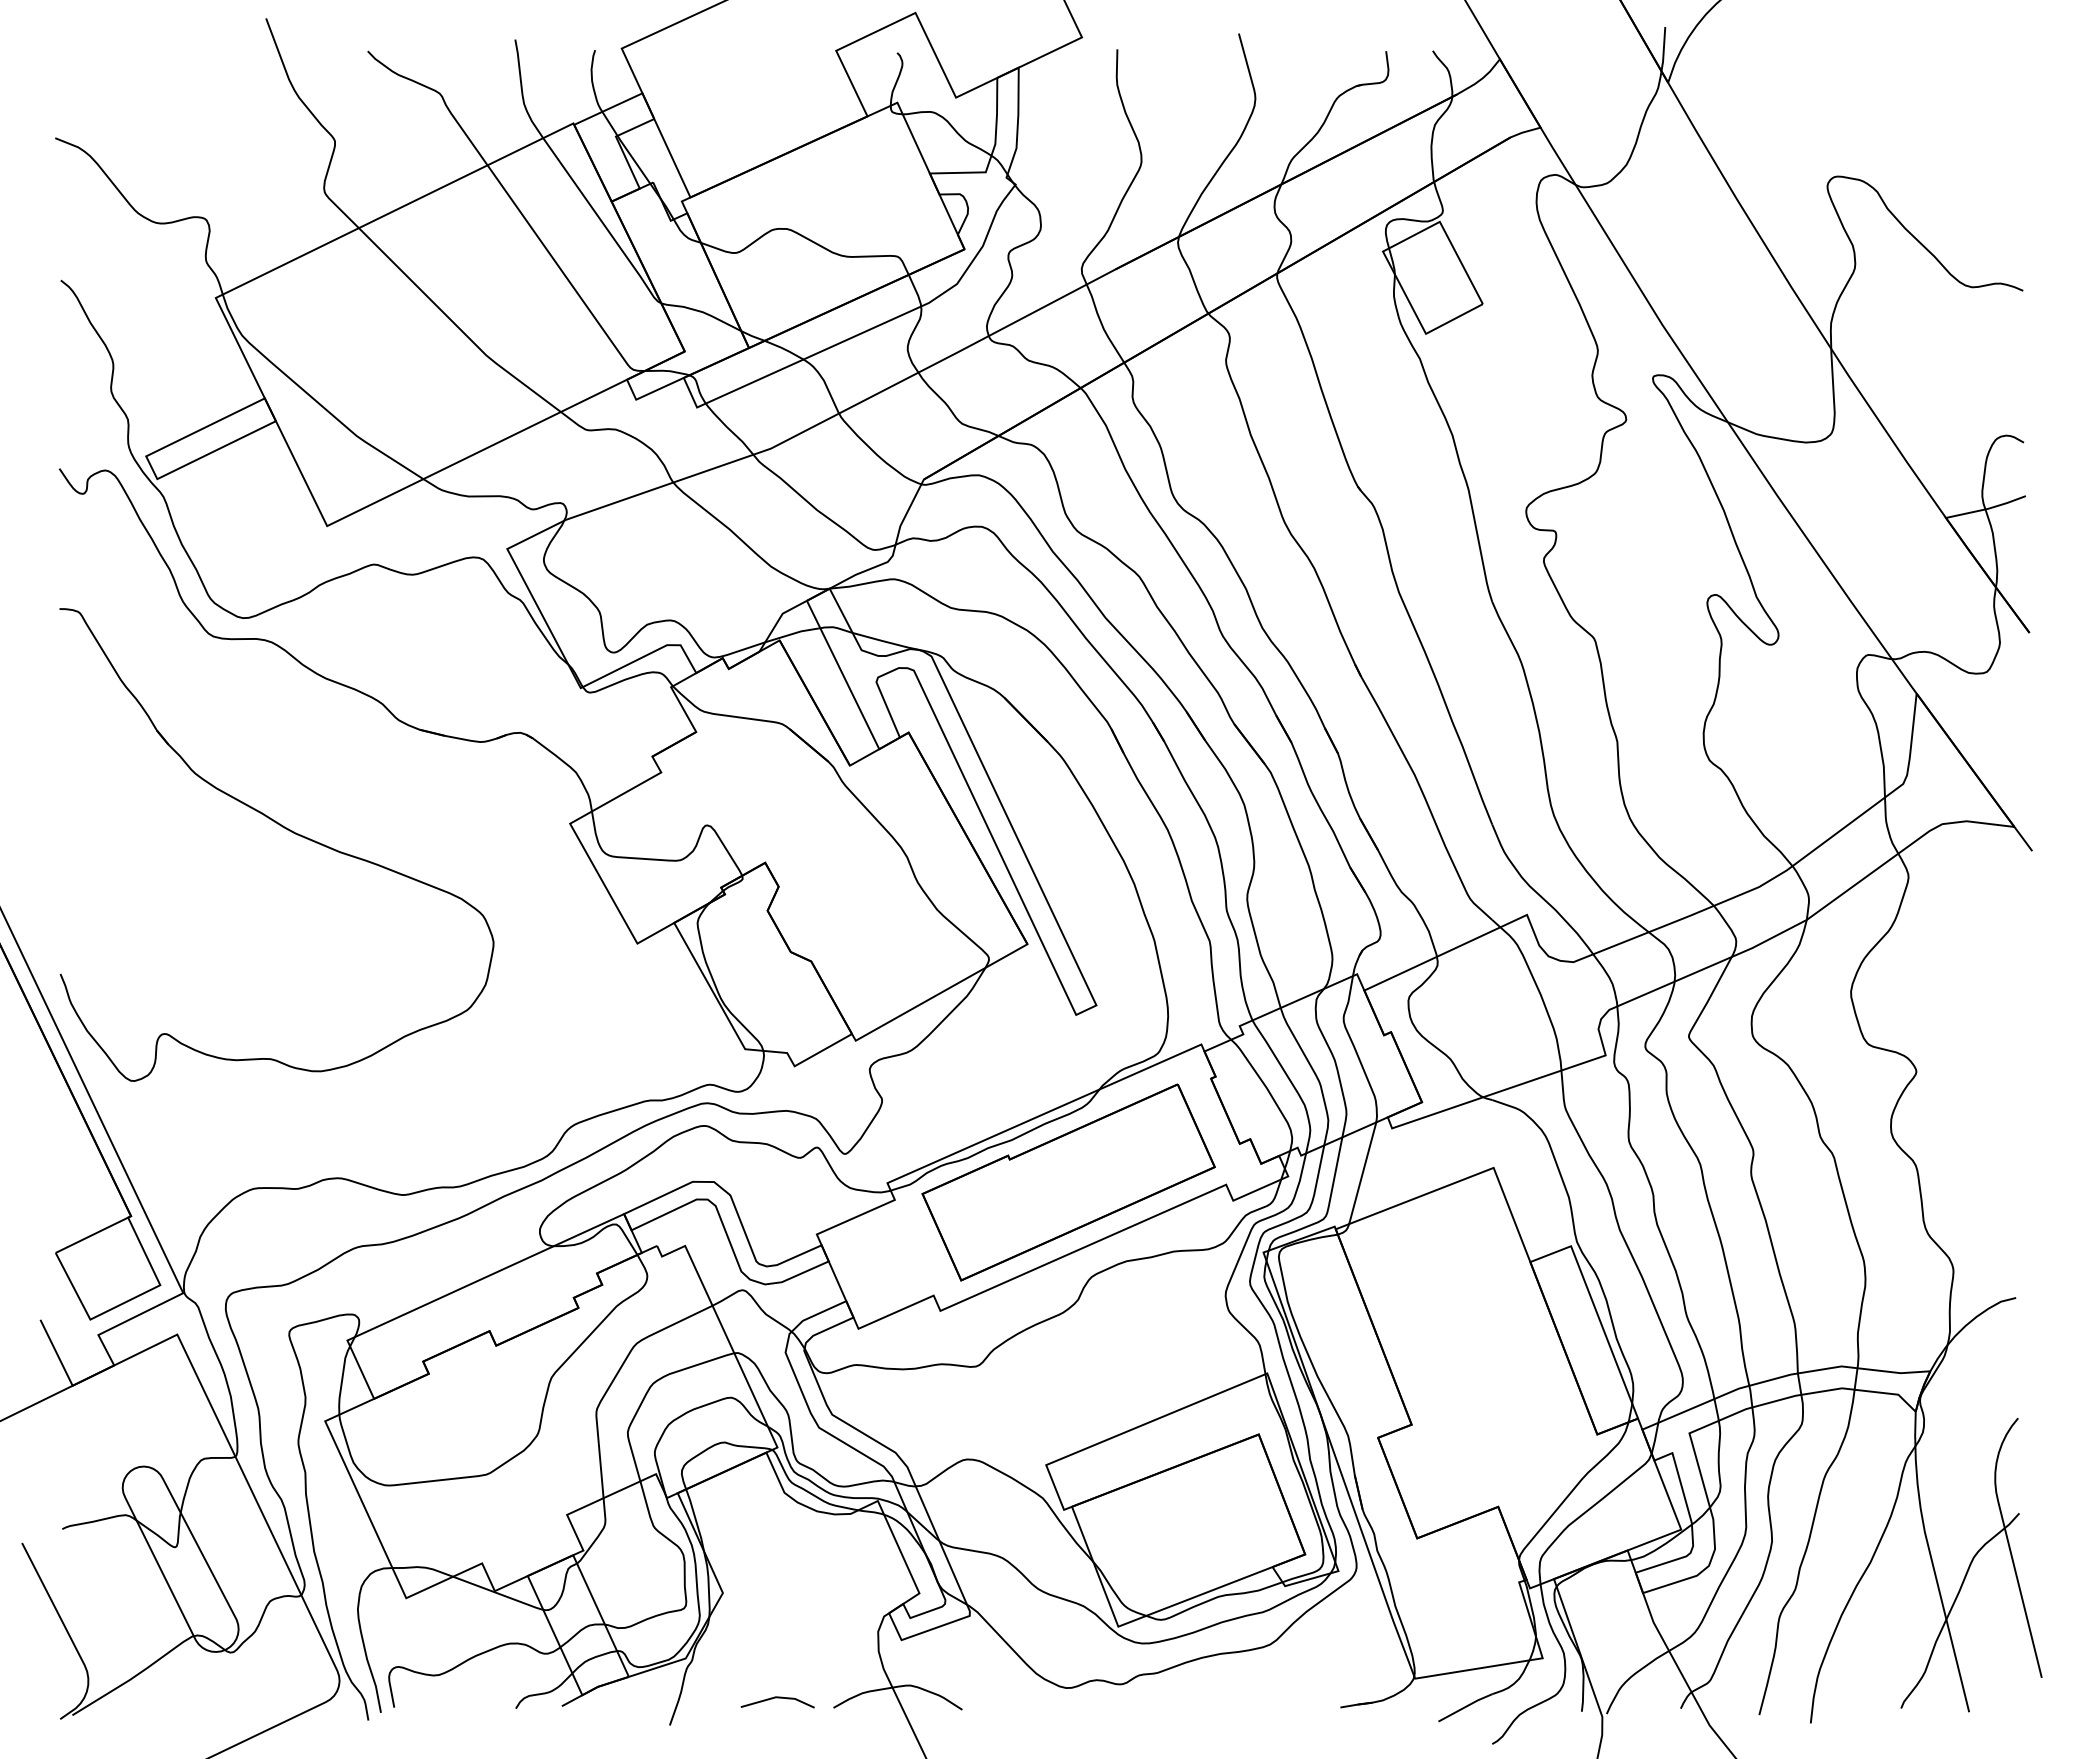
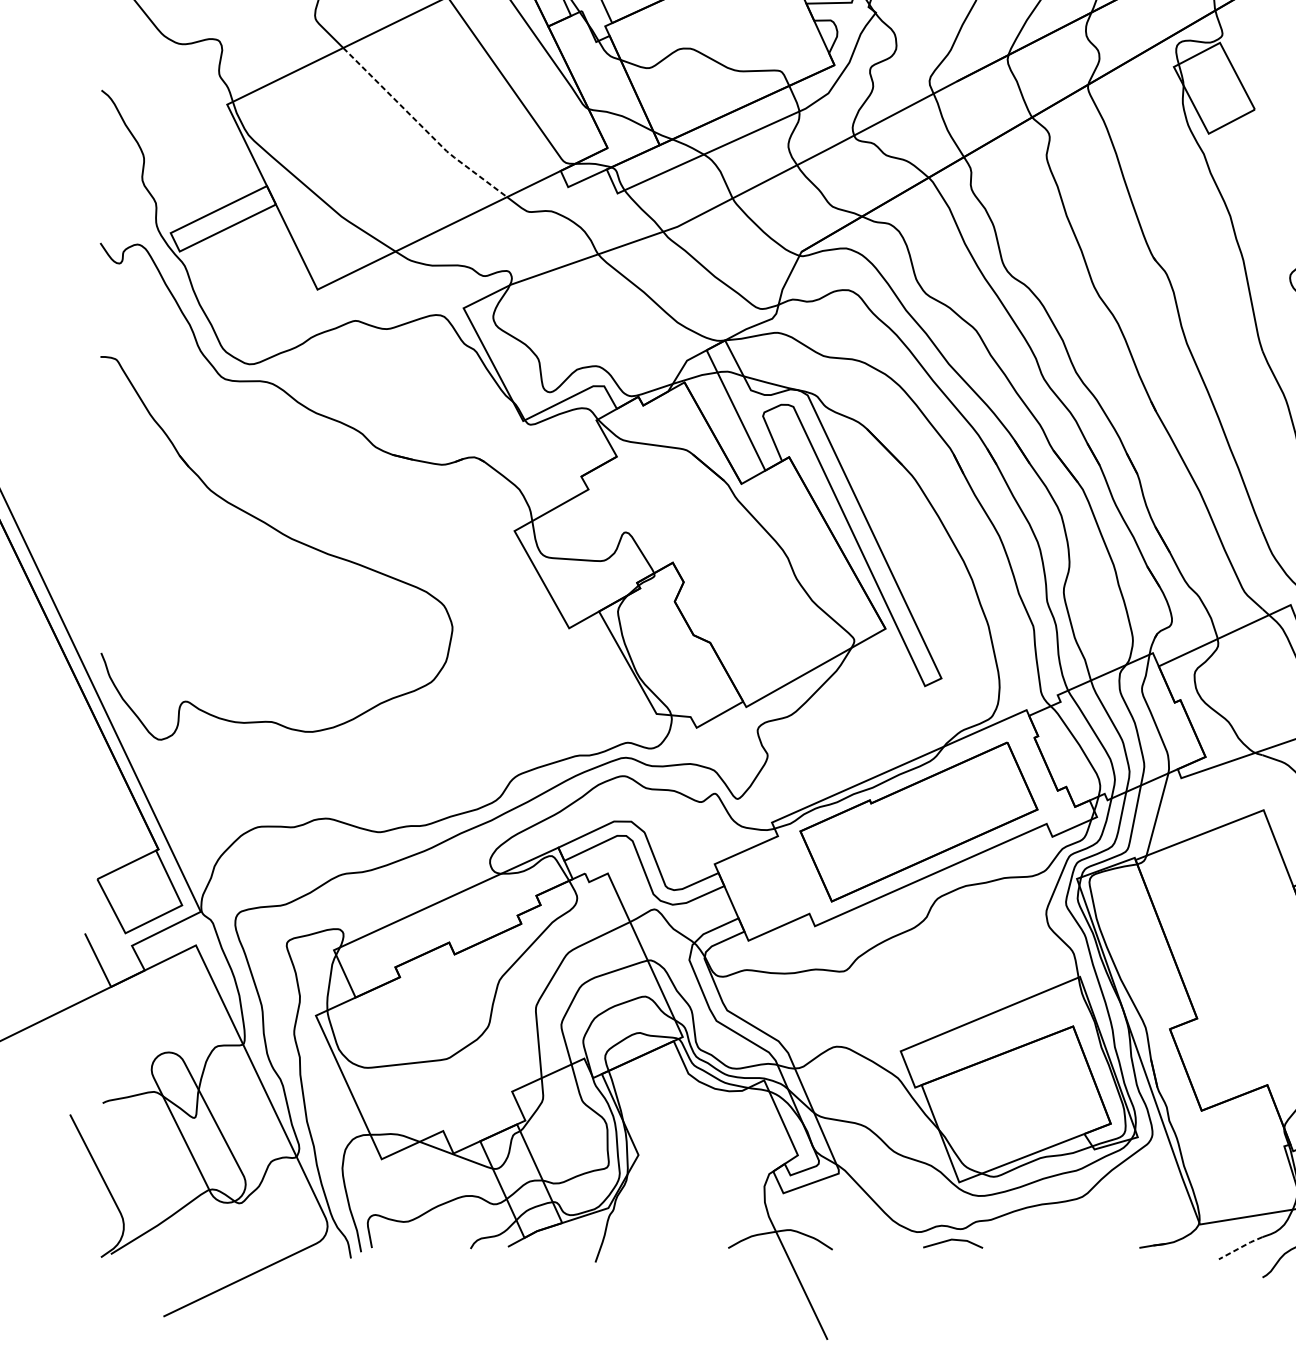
line: (456, 325) -> (422, 126), solid -> dashed
line: (777, 1698) -> (952, 1240), moved
line: (1465, 1707) -> (1240, 1247), solid -> dashed

